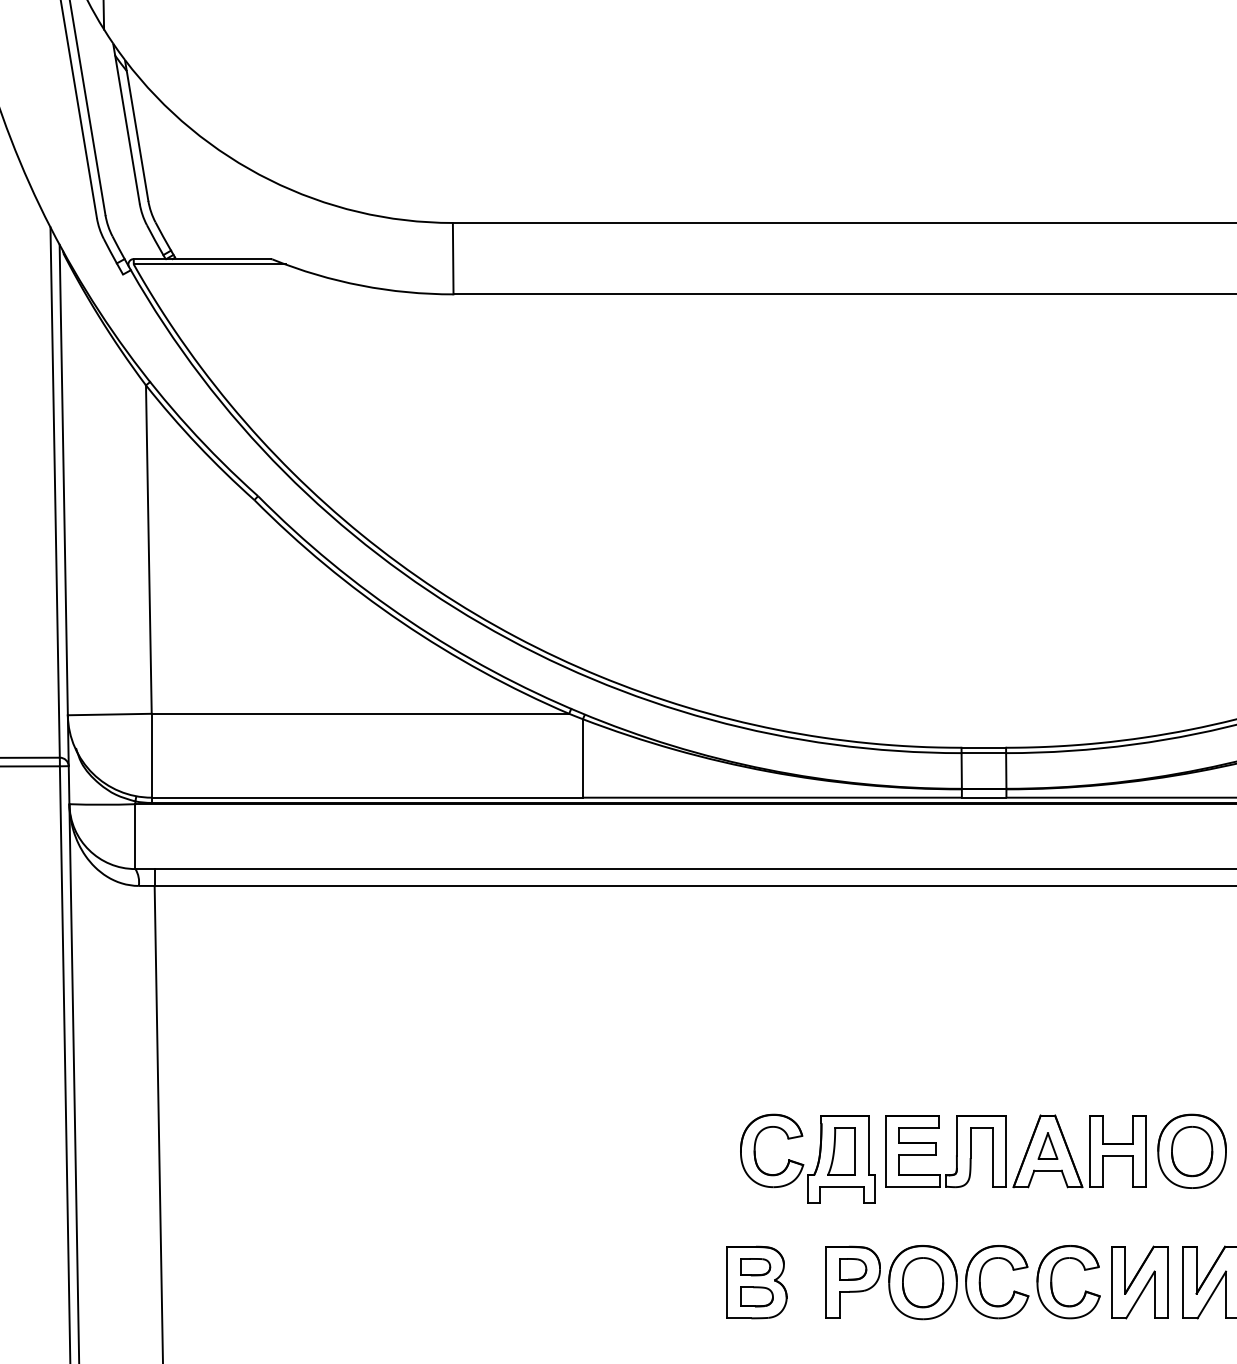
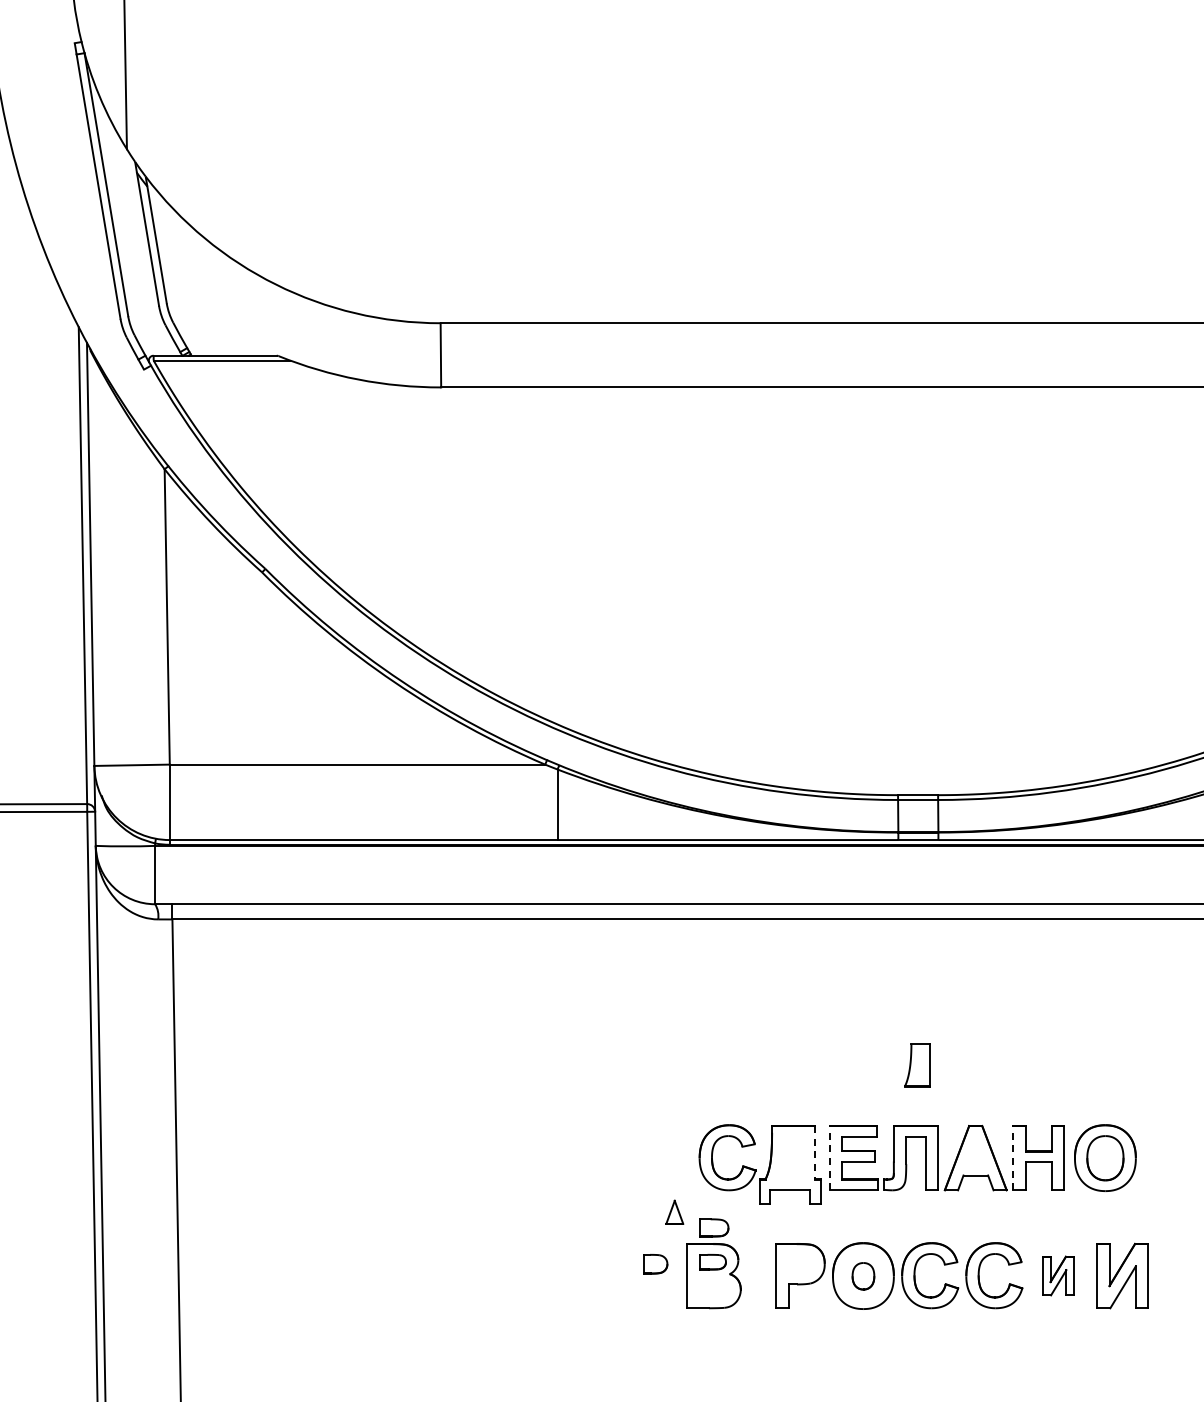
line: (868, 1145) -> (814, 1152), solid -> dashed
part: (1047, 1145) -> (674, 1211), moved
line: (885, 1150) -> (829, 1157), solid -> dashed
line: (1089, 1150) -> (1013, 1157), solid -> dashed
part: (841, 1151) -> (917, 1065), moved
part: (853, 1269) -> (655, 1264), moved
part: (1139, 1281) -> (1058, 1275), size x0.6
part: (923, 1283) -> (863, 1276), size x0.6
part: (757, 1296) -> (714, 1227), moved

